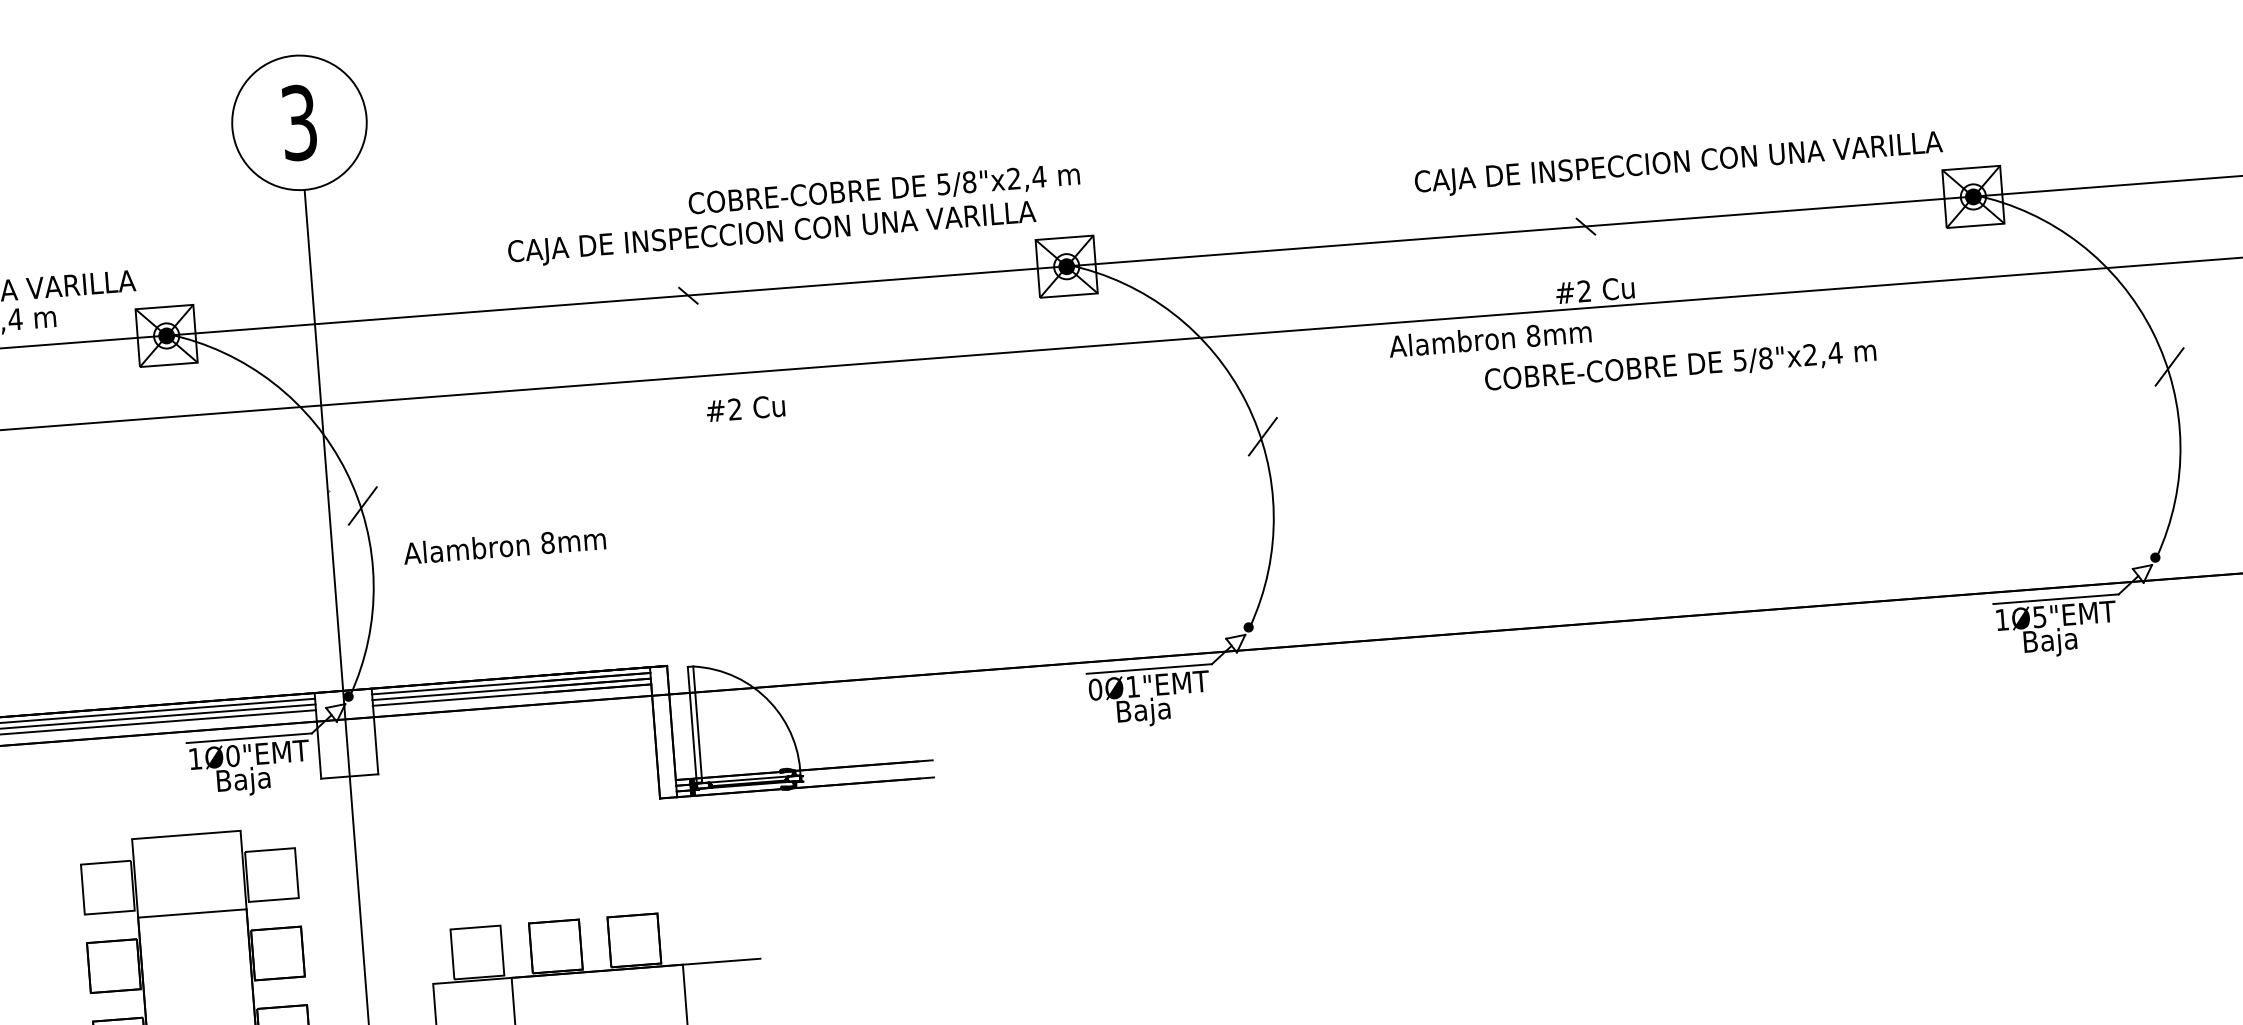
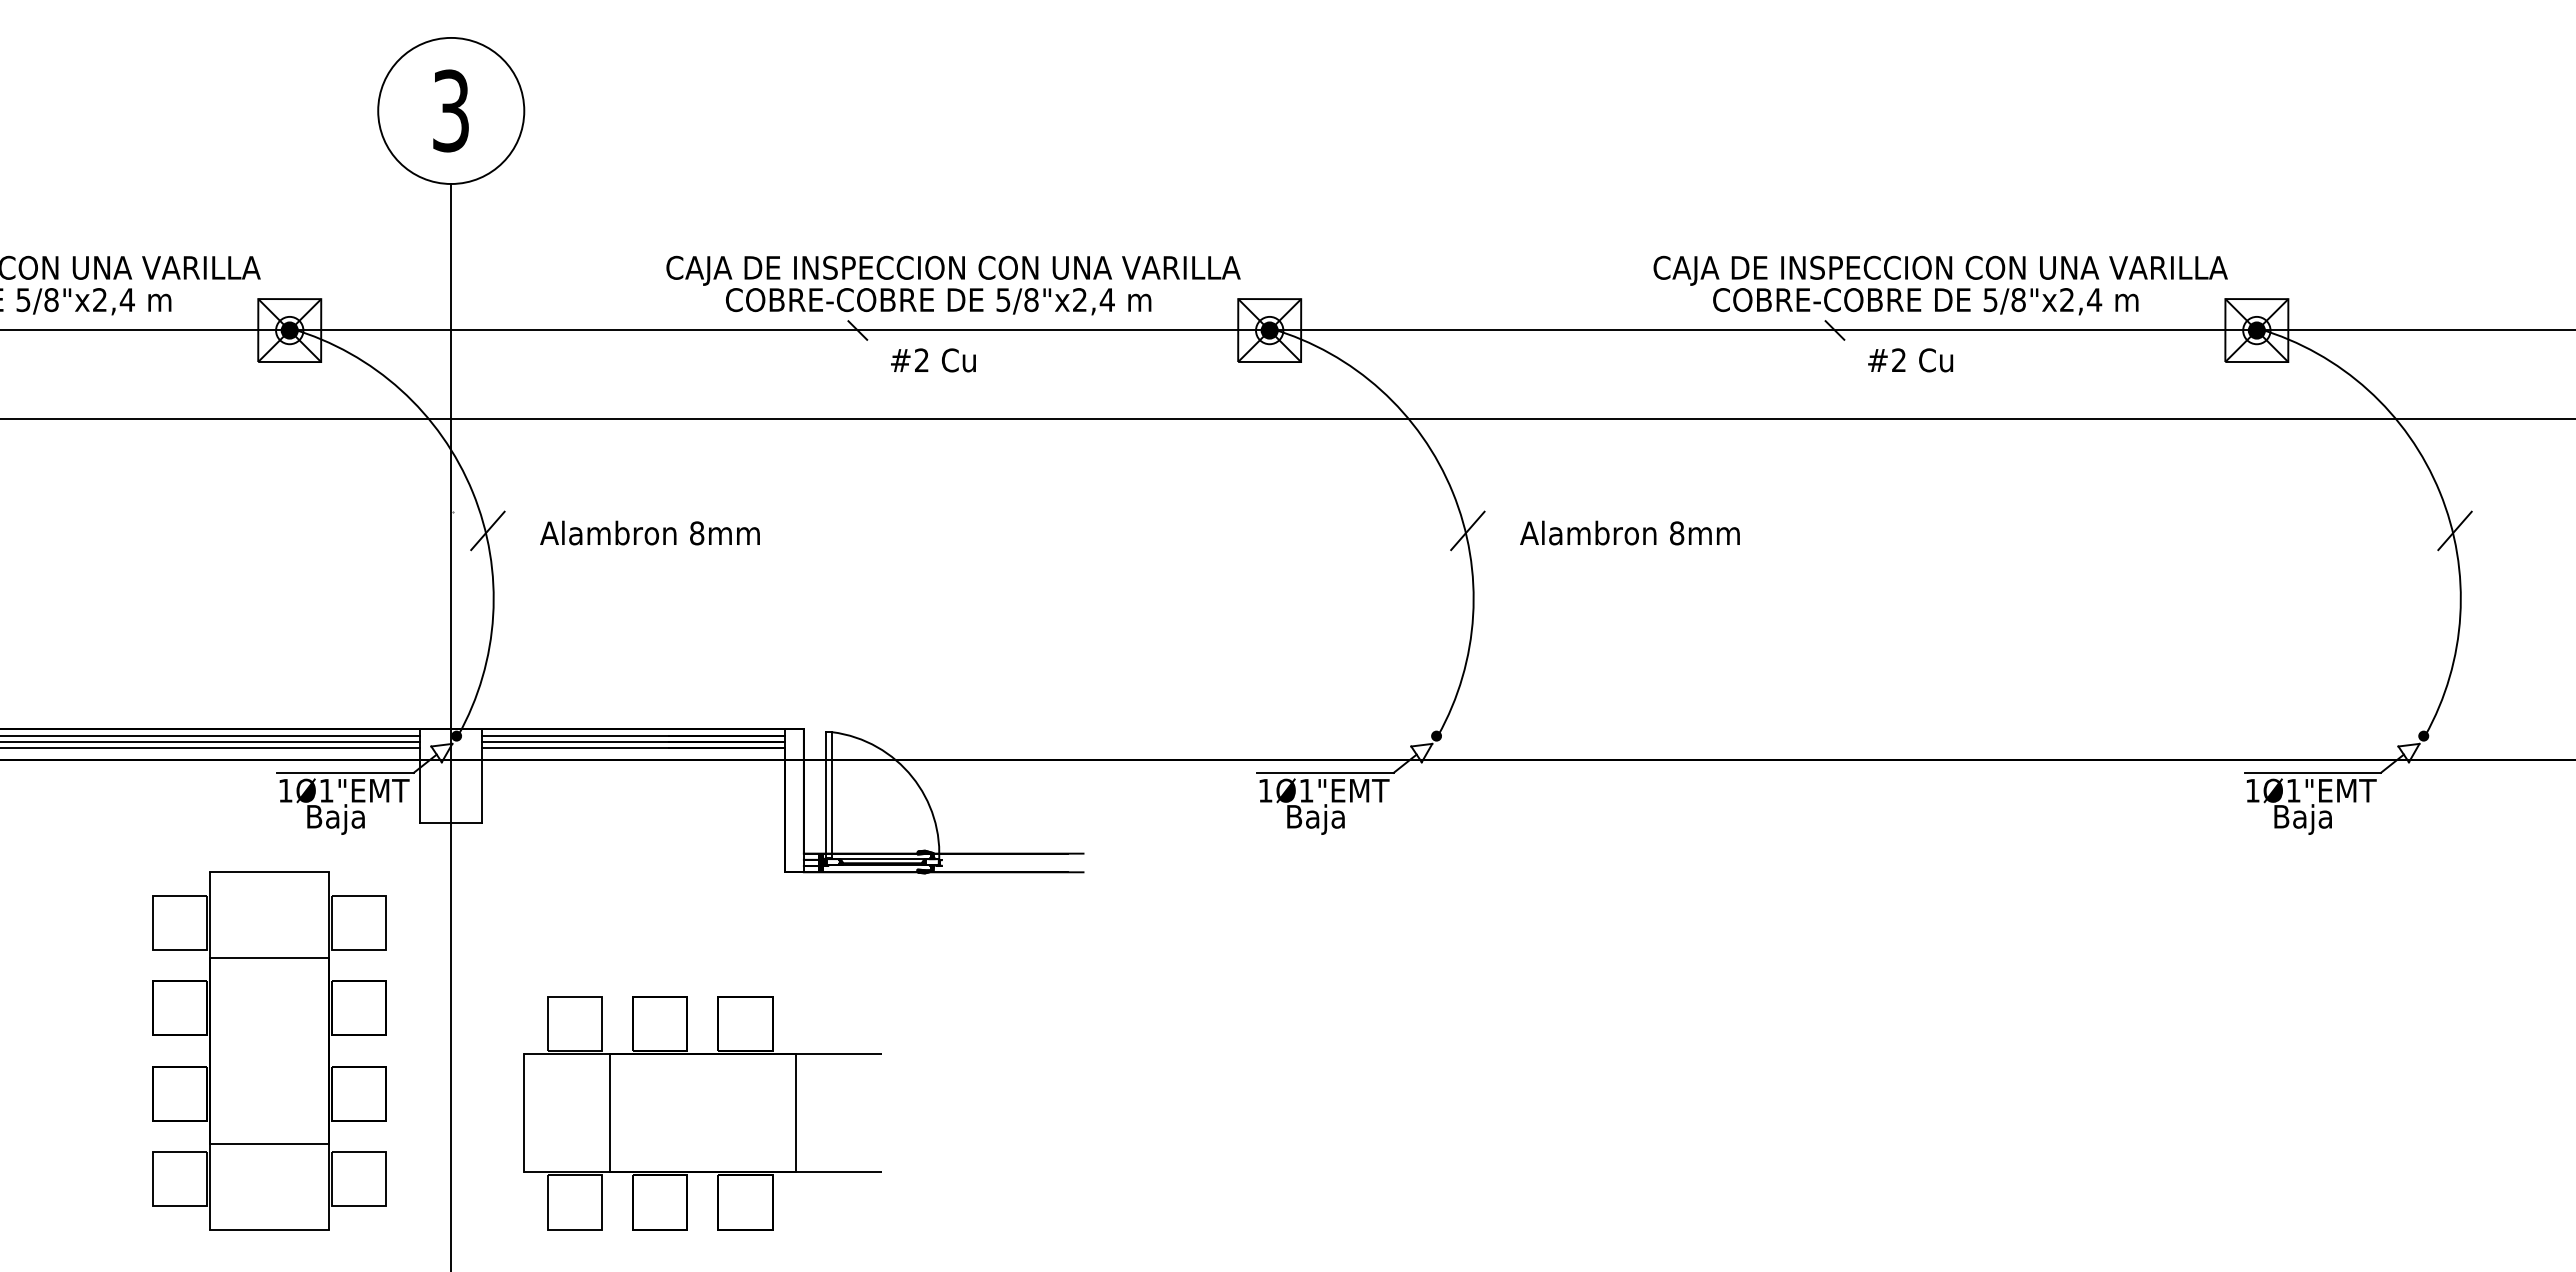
text: (884, 190) -> (938, 301), moved
text: (1595, 290) -> (1910, 360), moved
text: (1489, 338) -> (1629, 532), moved
text: (1680, 366) -> (1925, 301), moved
text: (745, 408) -> (933, 360), moved
text: (504, 545) -> (649, 532), moved
text: (2039, 616) -> (2293, 790), 1Ø5"EMT -> 1Ø1"EMT
text: (1095, 689) -> (1265, 790), 0Ø1"EMT -> 1Ø1"EMT
text: (232, 755) -> (326, 790), 1Ø0"EMT -> 1Ø1"EMT

